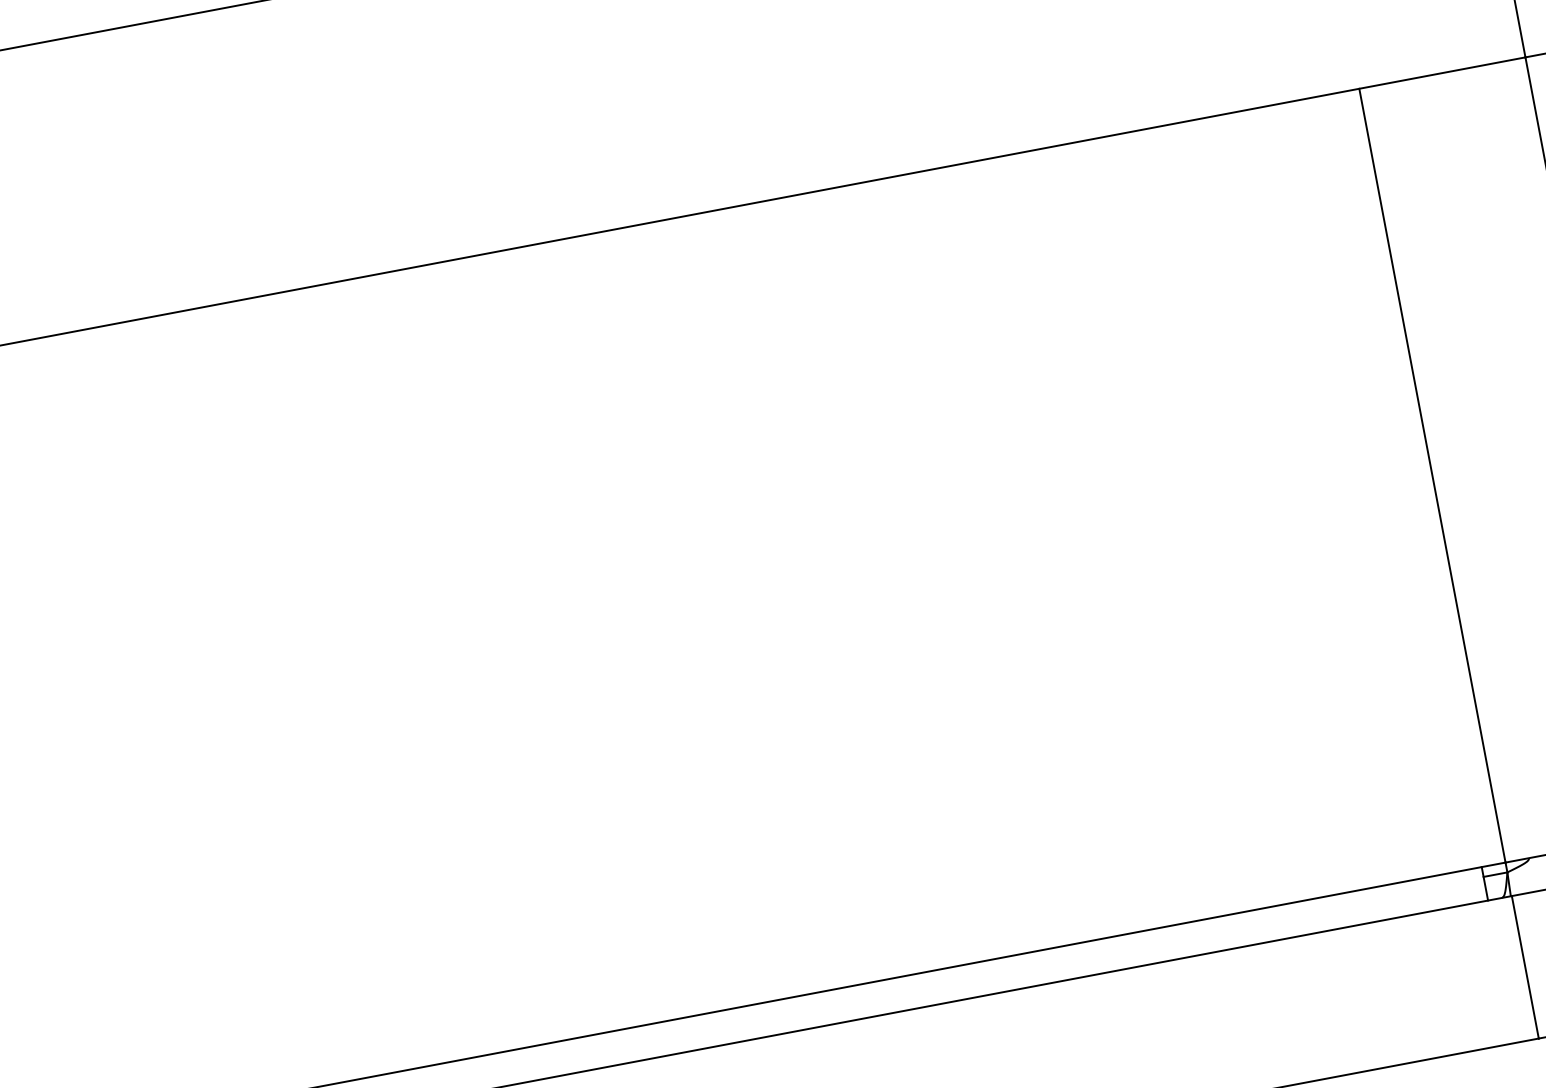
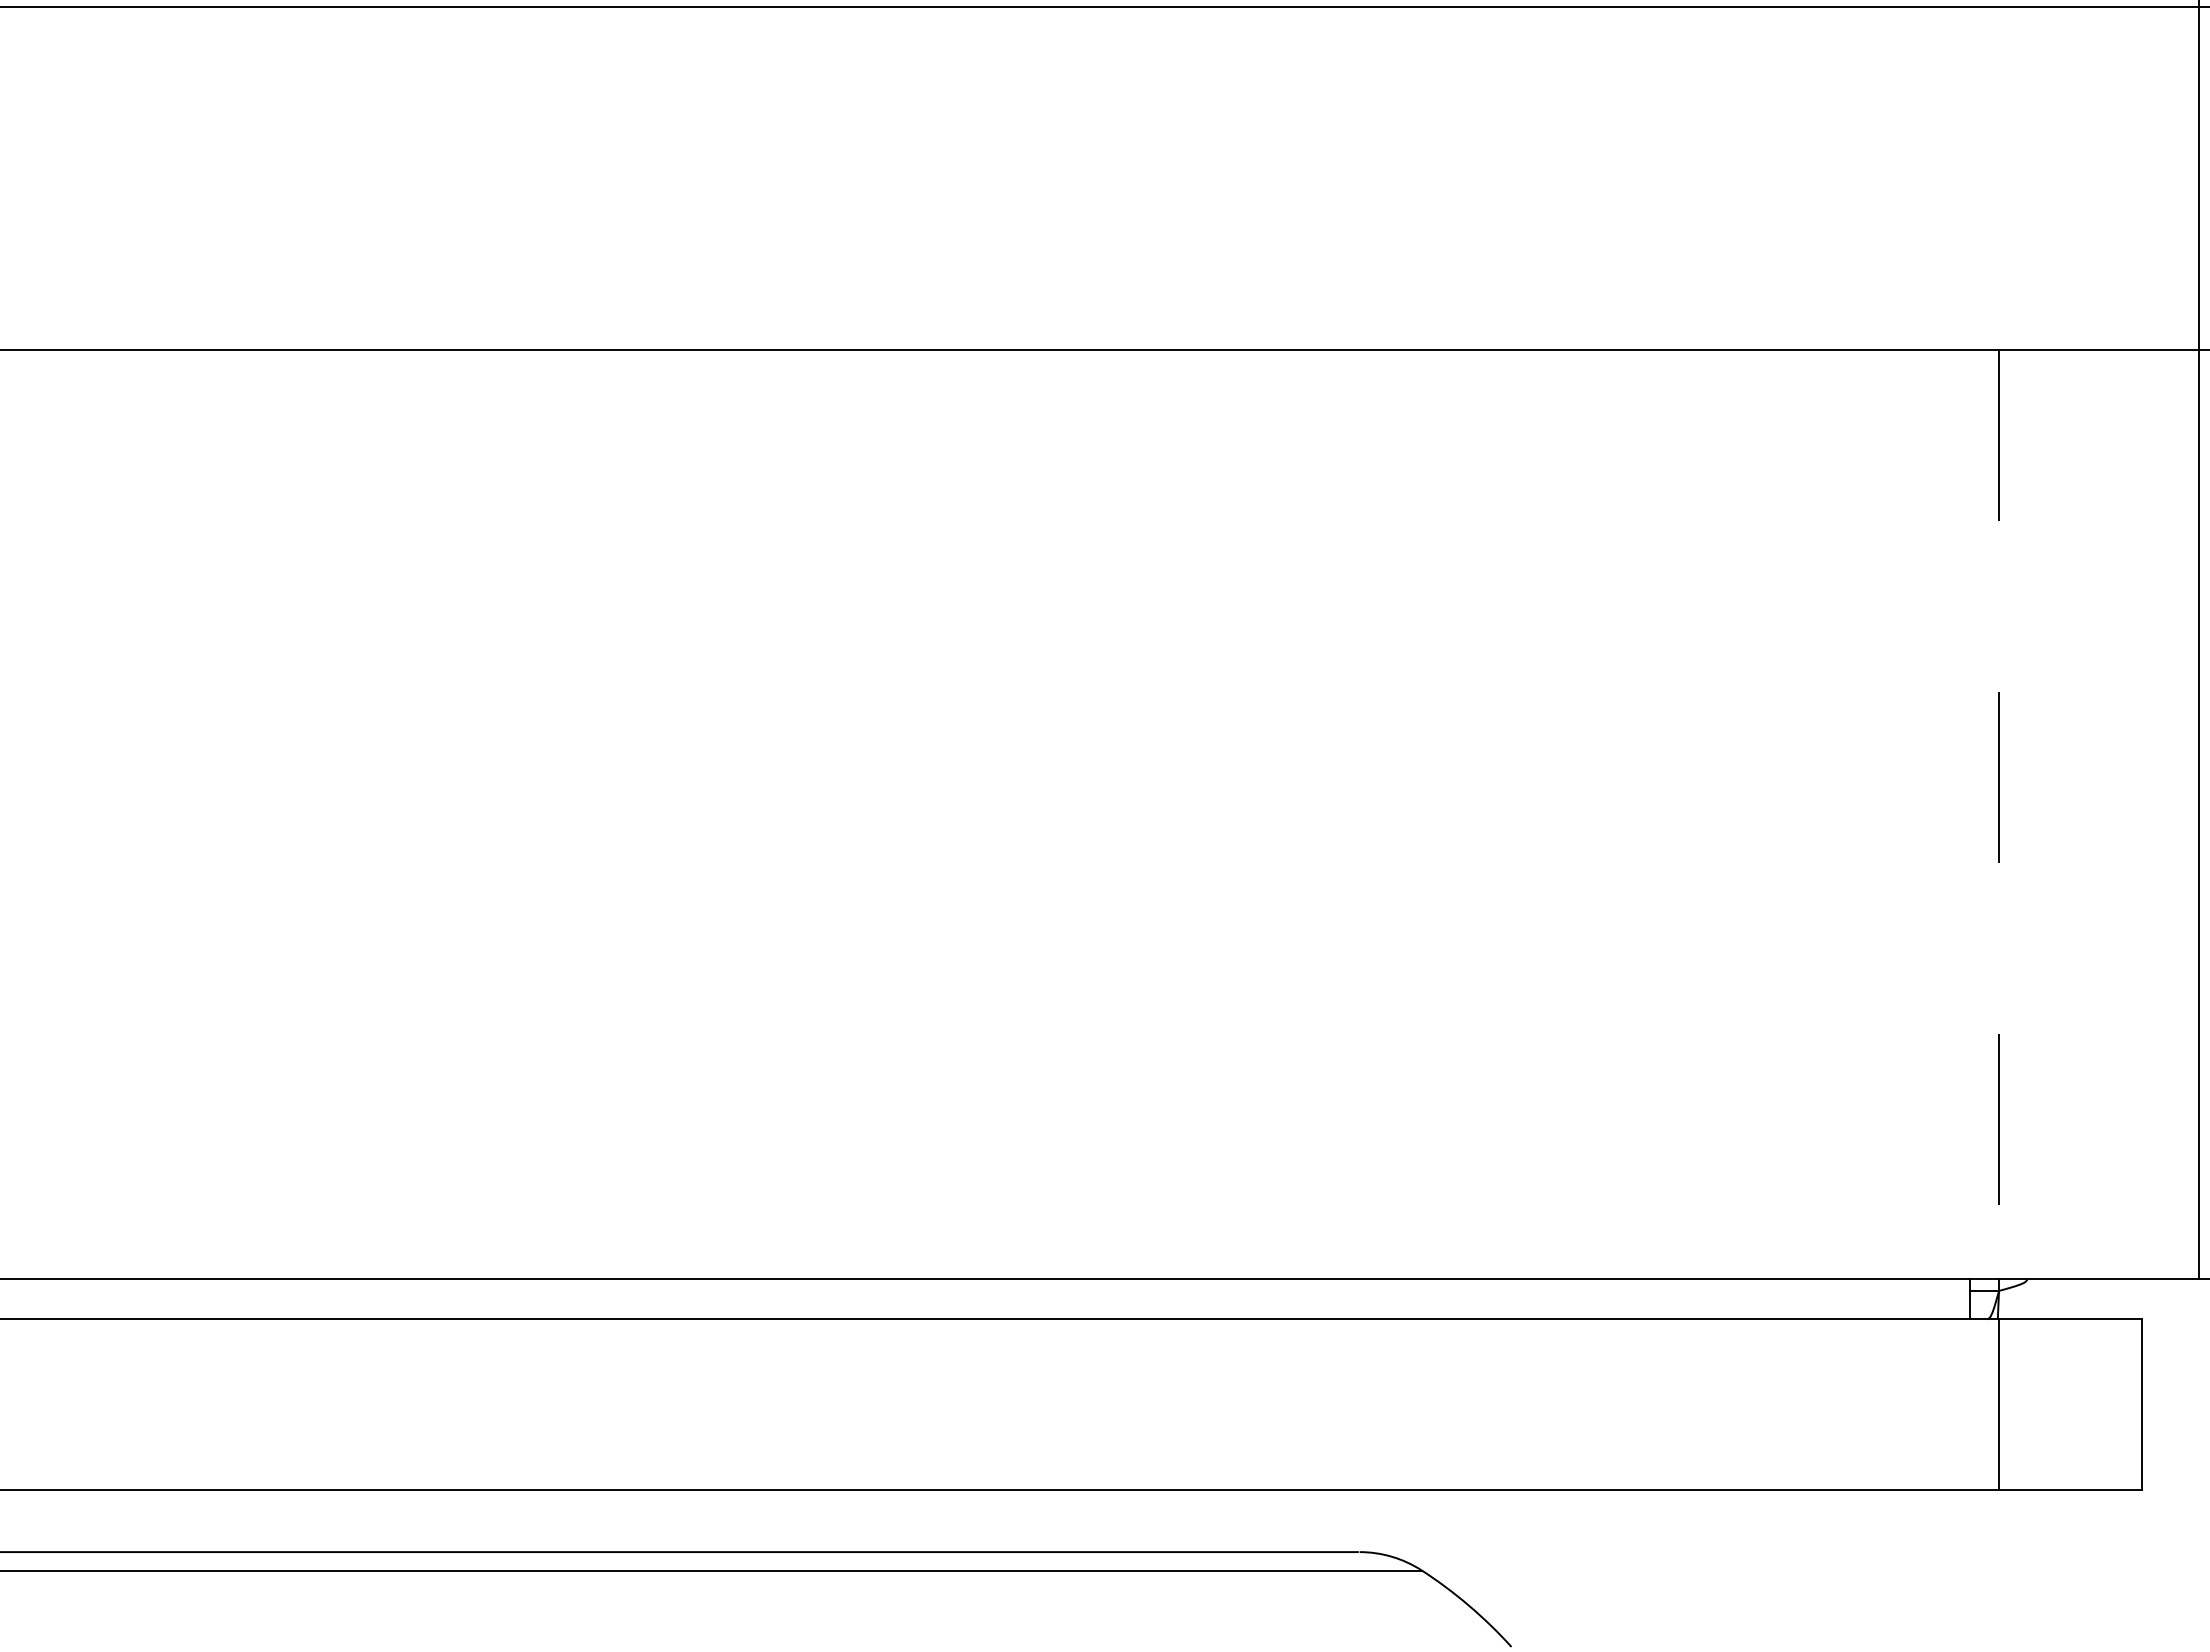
line: (1432, 475) -> (1999, 814), solid -> dashed

